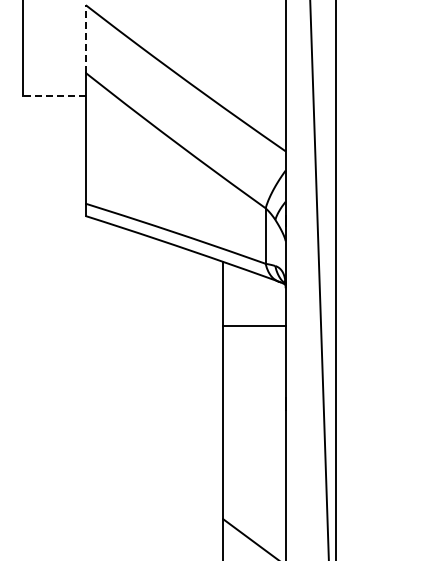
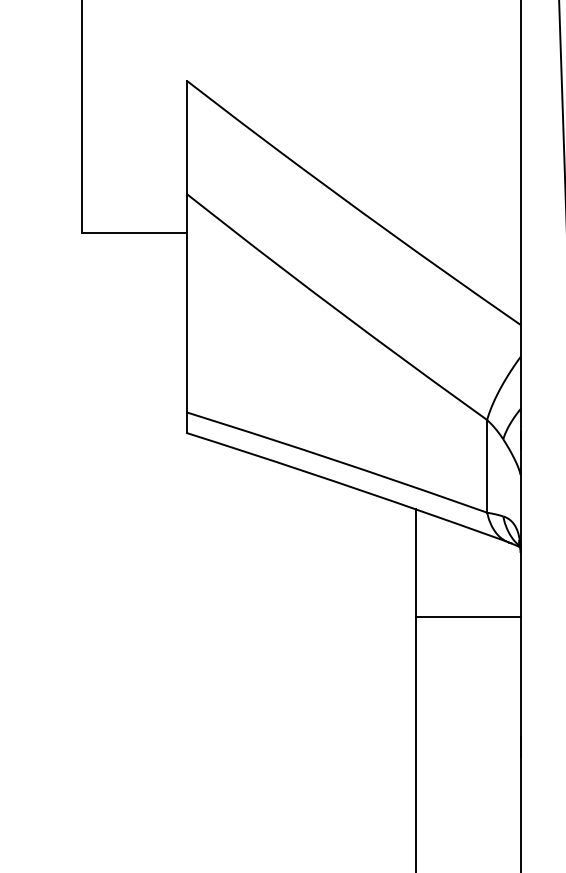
line: (85, 39) -> (186, 138), dashed -> solid
line: (54, 96) -> (134, 233), dashed -> solid

